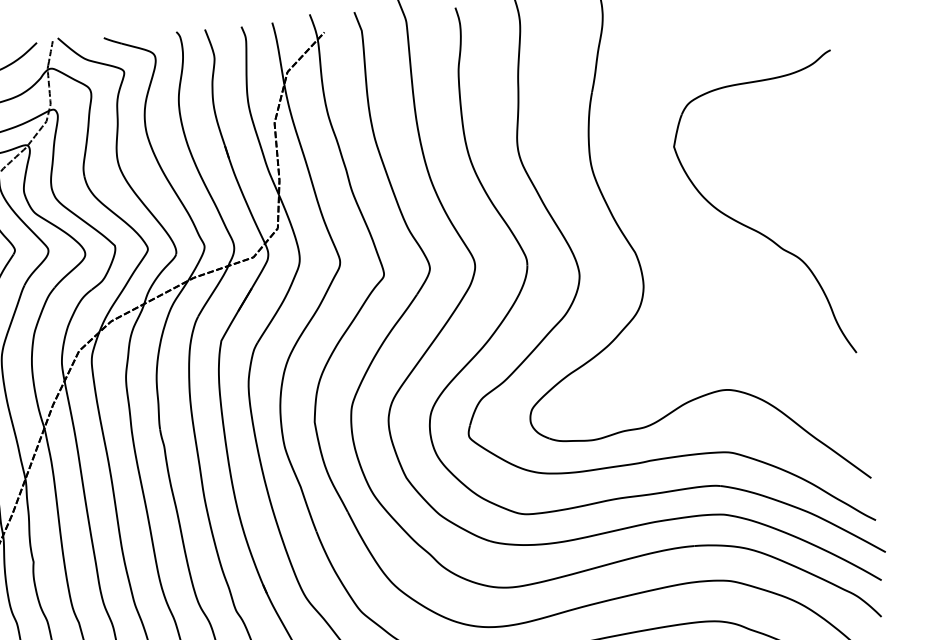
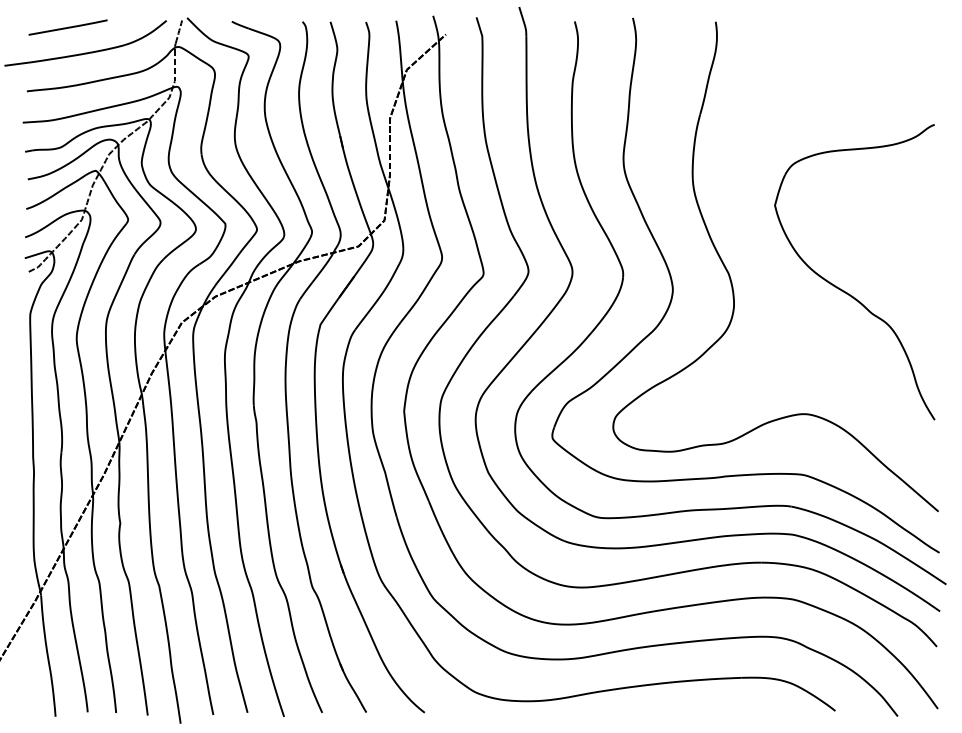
part: (752, 227) -> (844, 290), moved

